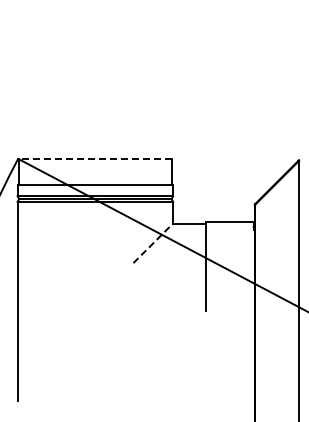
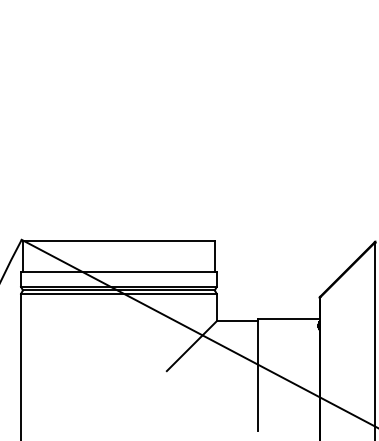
line: (94, 159) -> (117, 240), dashed -> solid
line: (153, 242) -> (192, 345), dashed -> solid

